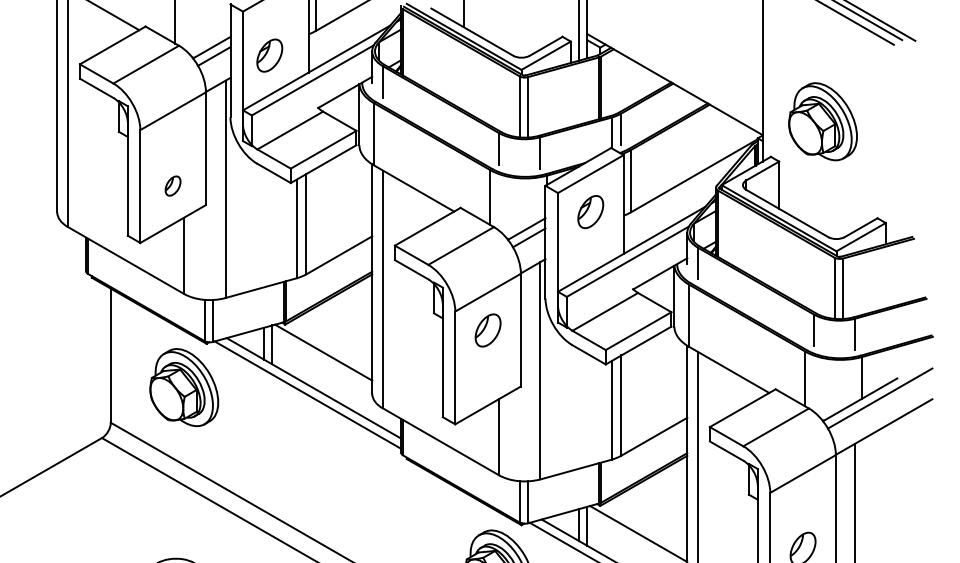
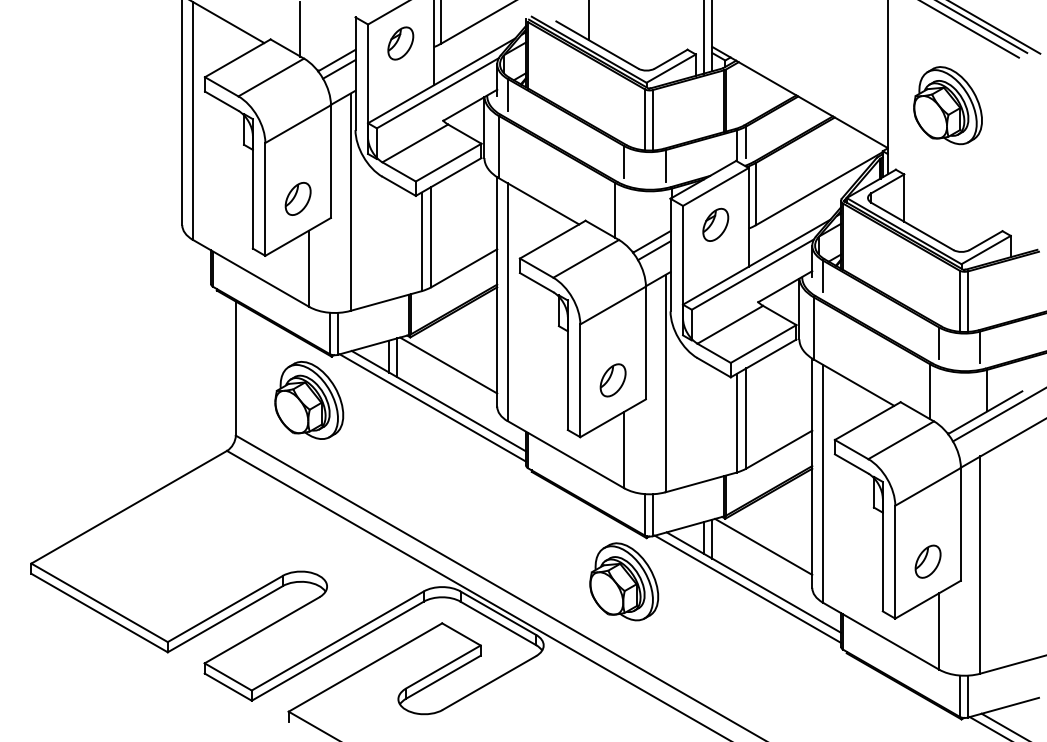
part: (269, 55) -> (400, 43), moved
part: (822, 121) -> (947, 105), moved
part: (172, 185) -> (297, 198), size x1.67
part: (487, 330) -> (612, 380), moved

